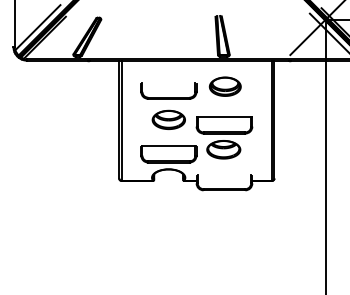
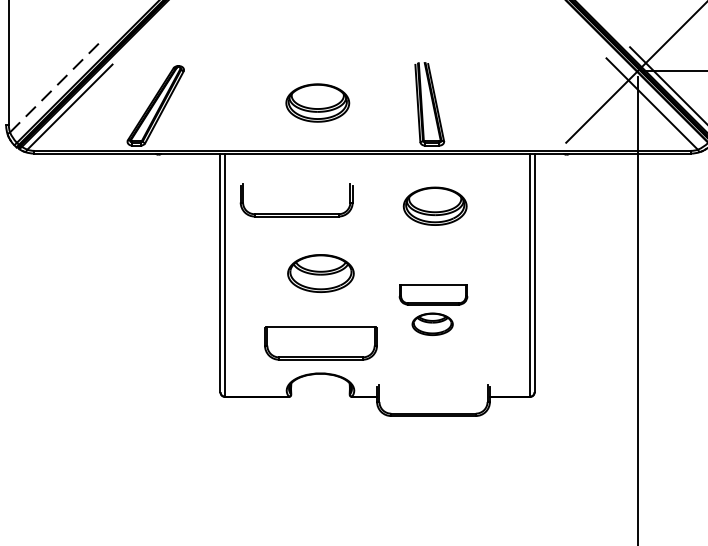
line: (37, 27) -> (54, 86), solid -> dashed
part: (166, 35) -> (316, 102), added
part: (168, 97) -> (295, 213), moved
part: (224, 137) -> (433, 309), size x0.6

